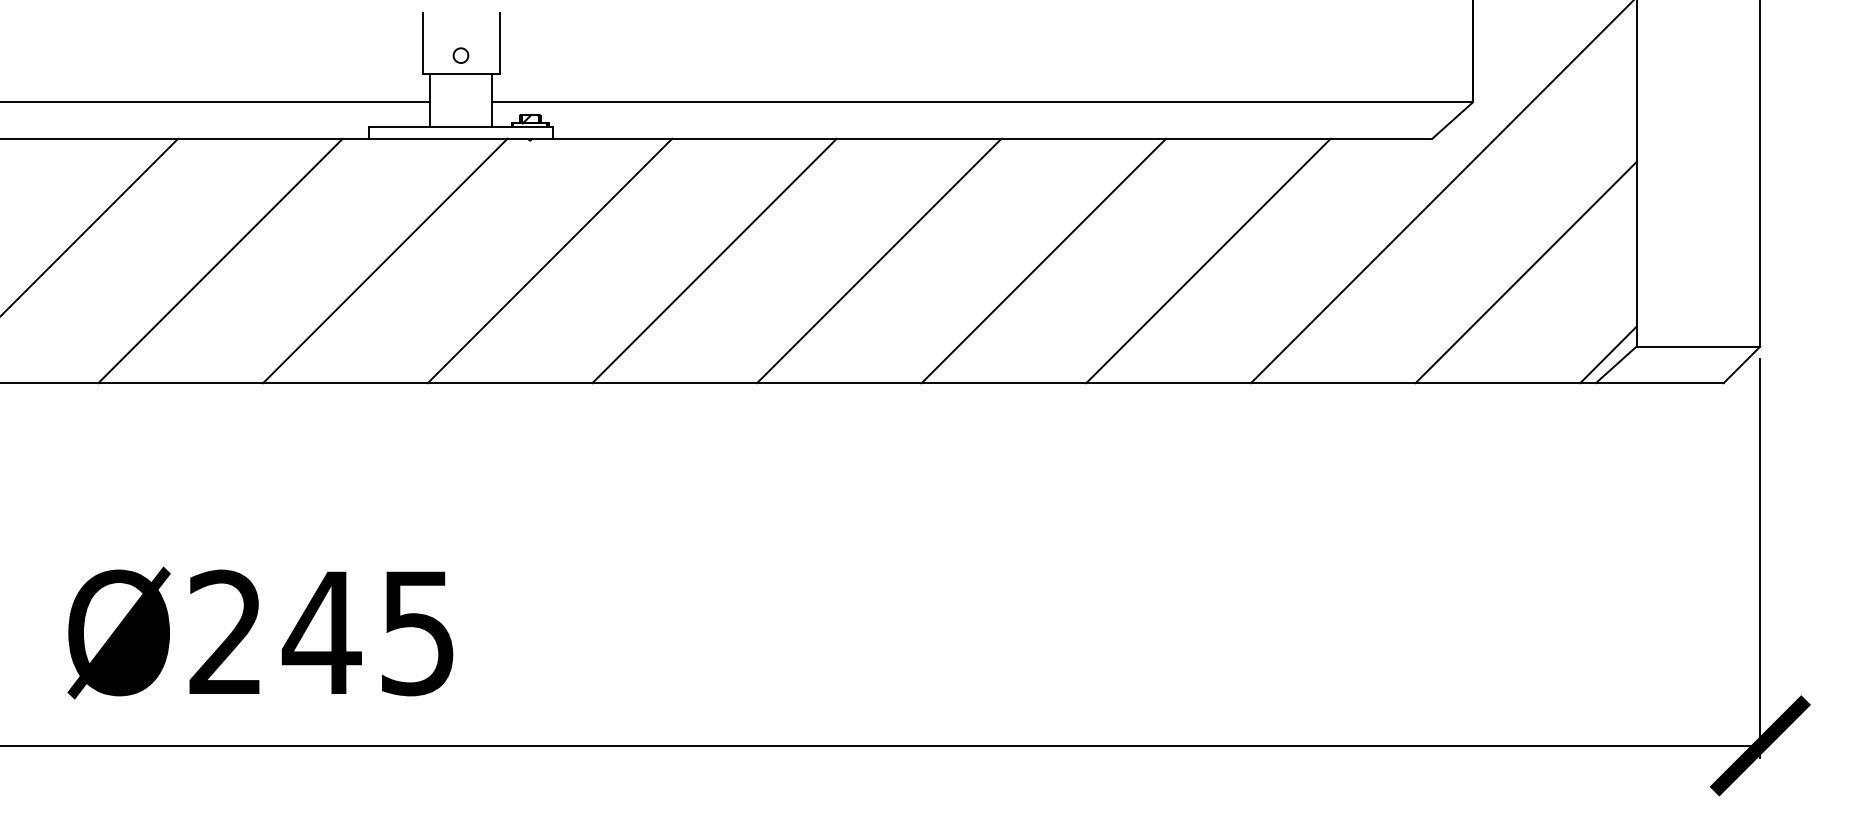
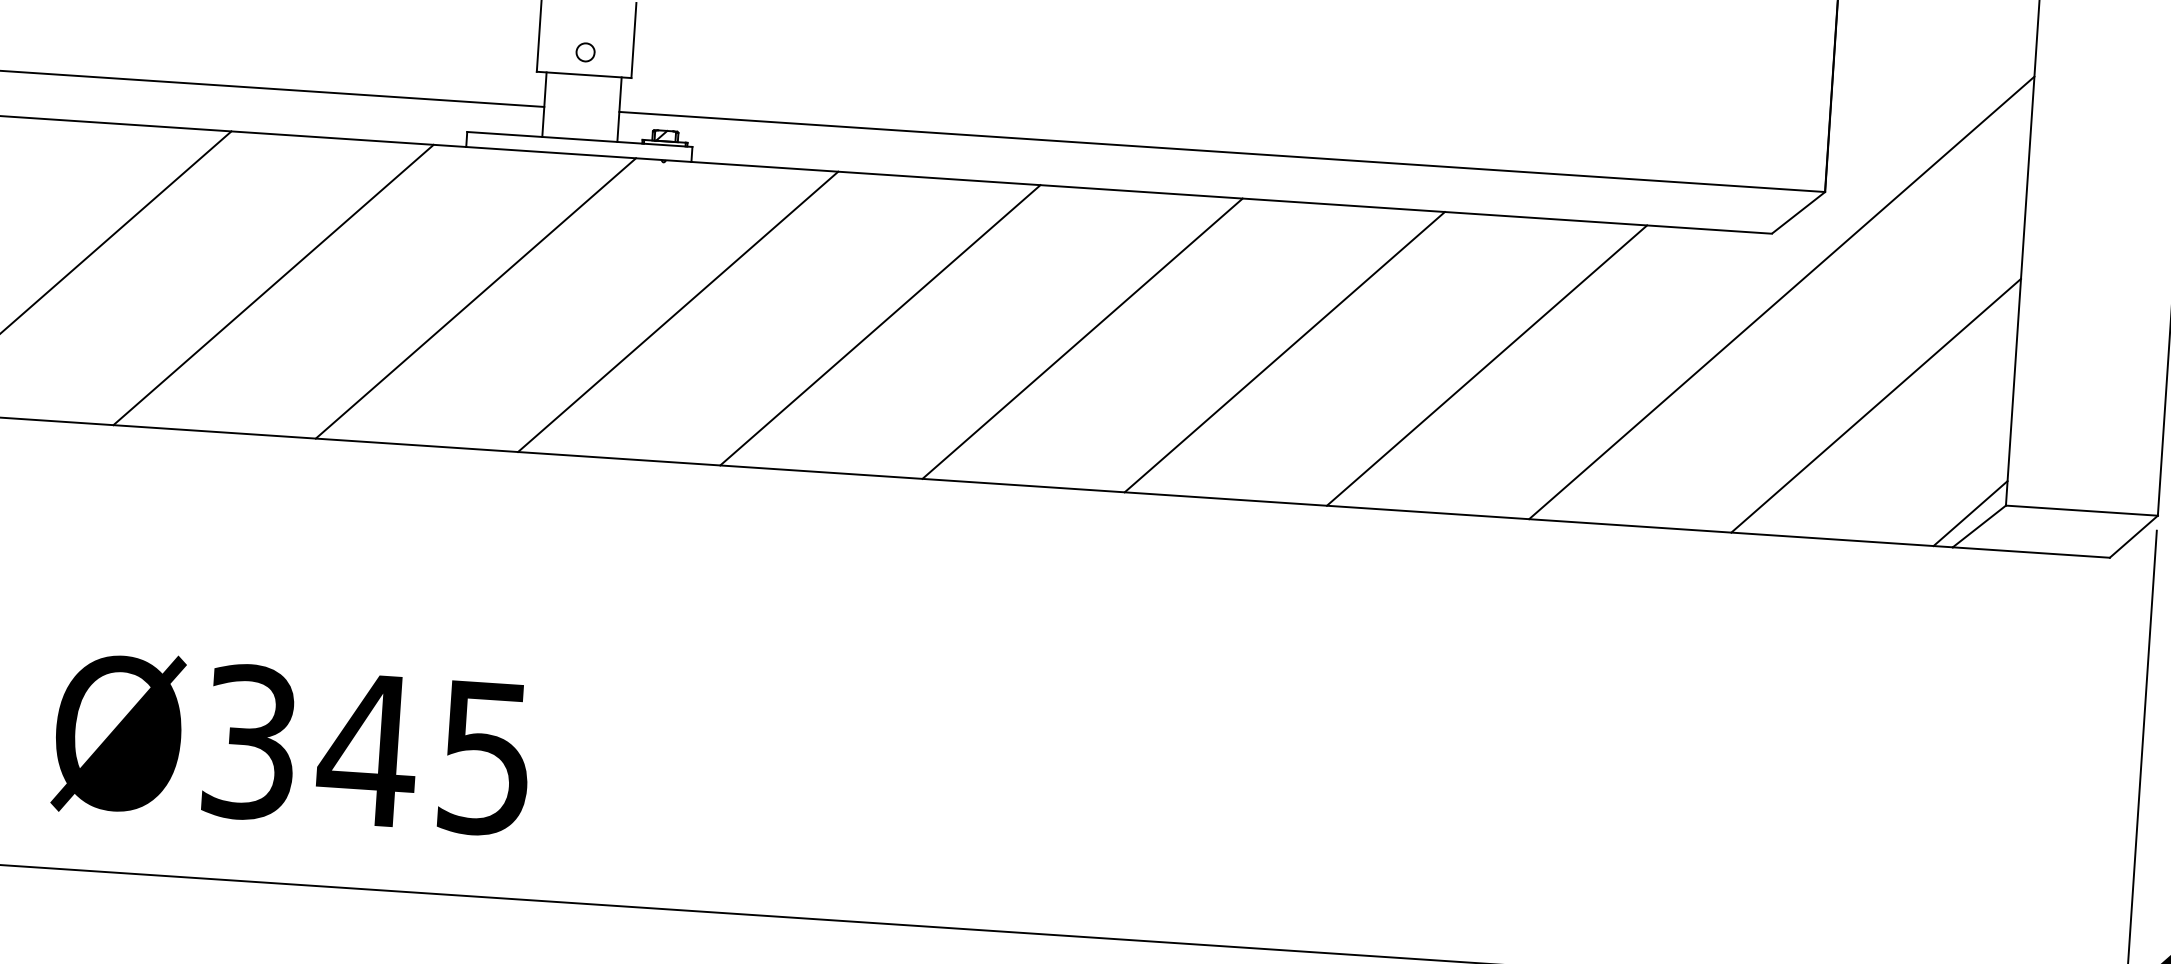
text: (225, 632) -> (249, 741), Ø245 -> Ø345

